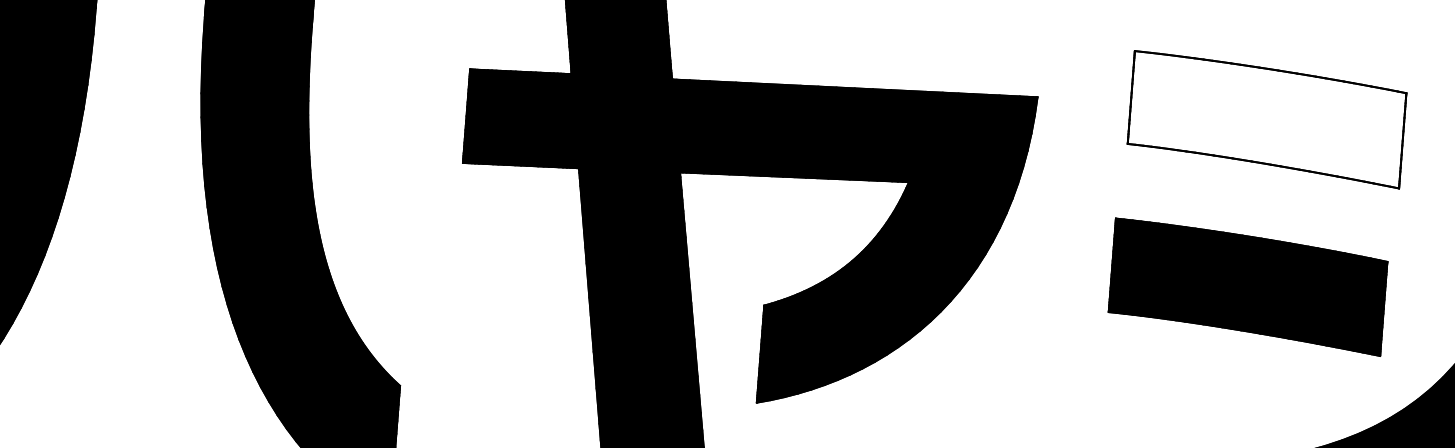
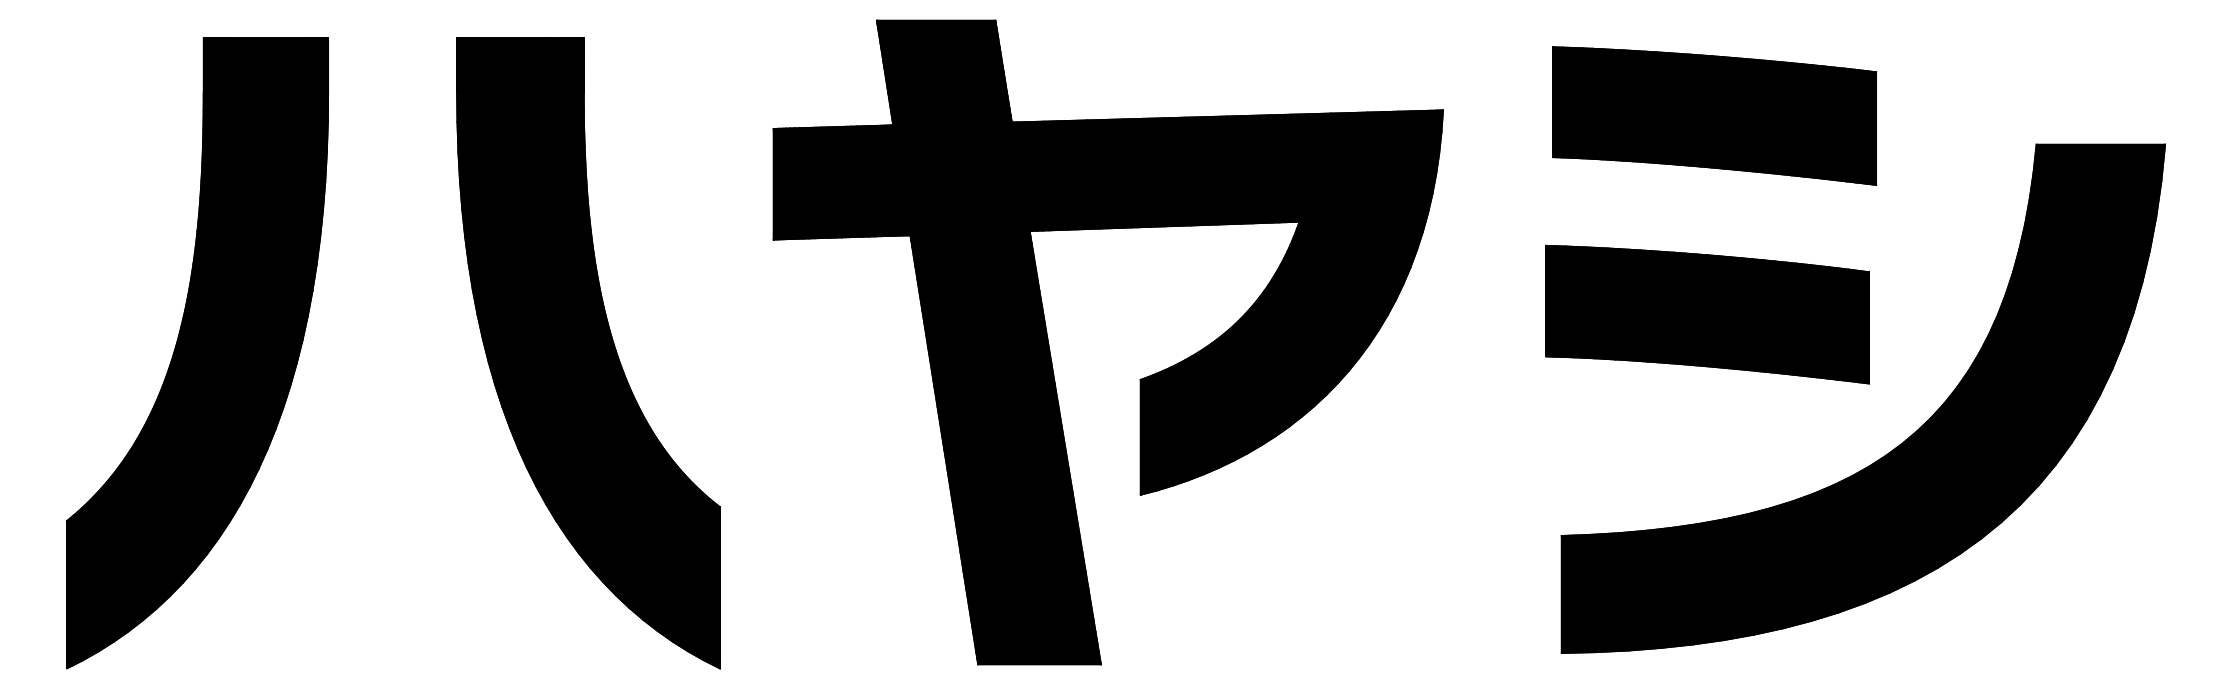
fill: (1266, 119) -> (1714, 115), added

